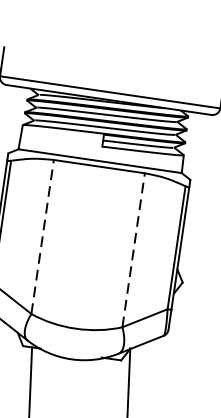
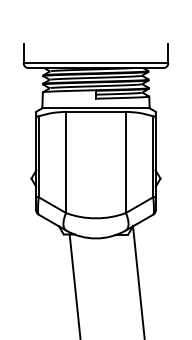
line: (43, 237) -> (66, 162), dashed -> solid
line: (133, 250) -> (125, 162), dashed -> solid

